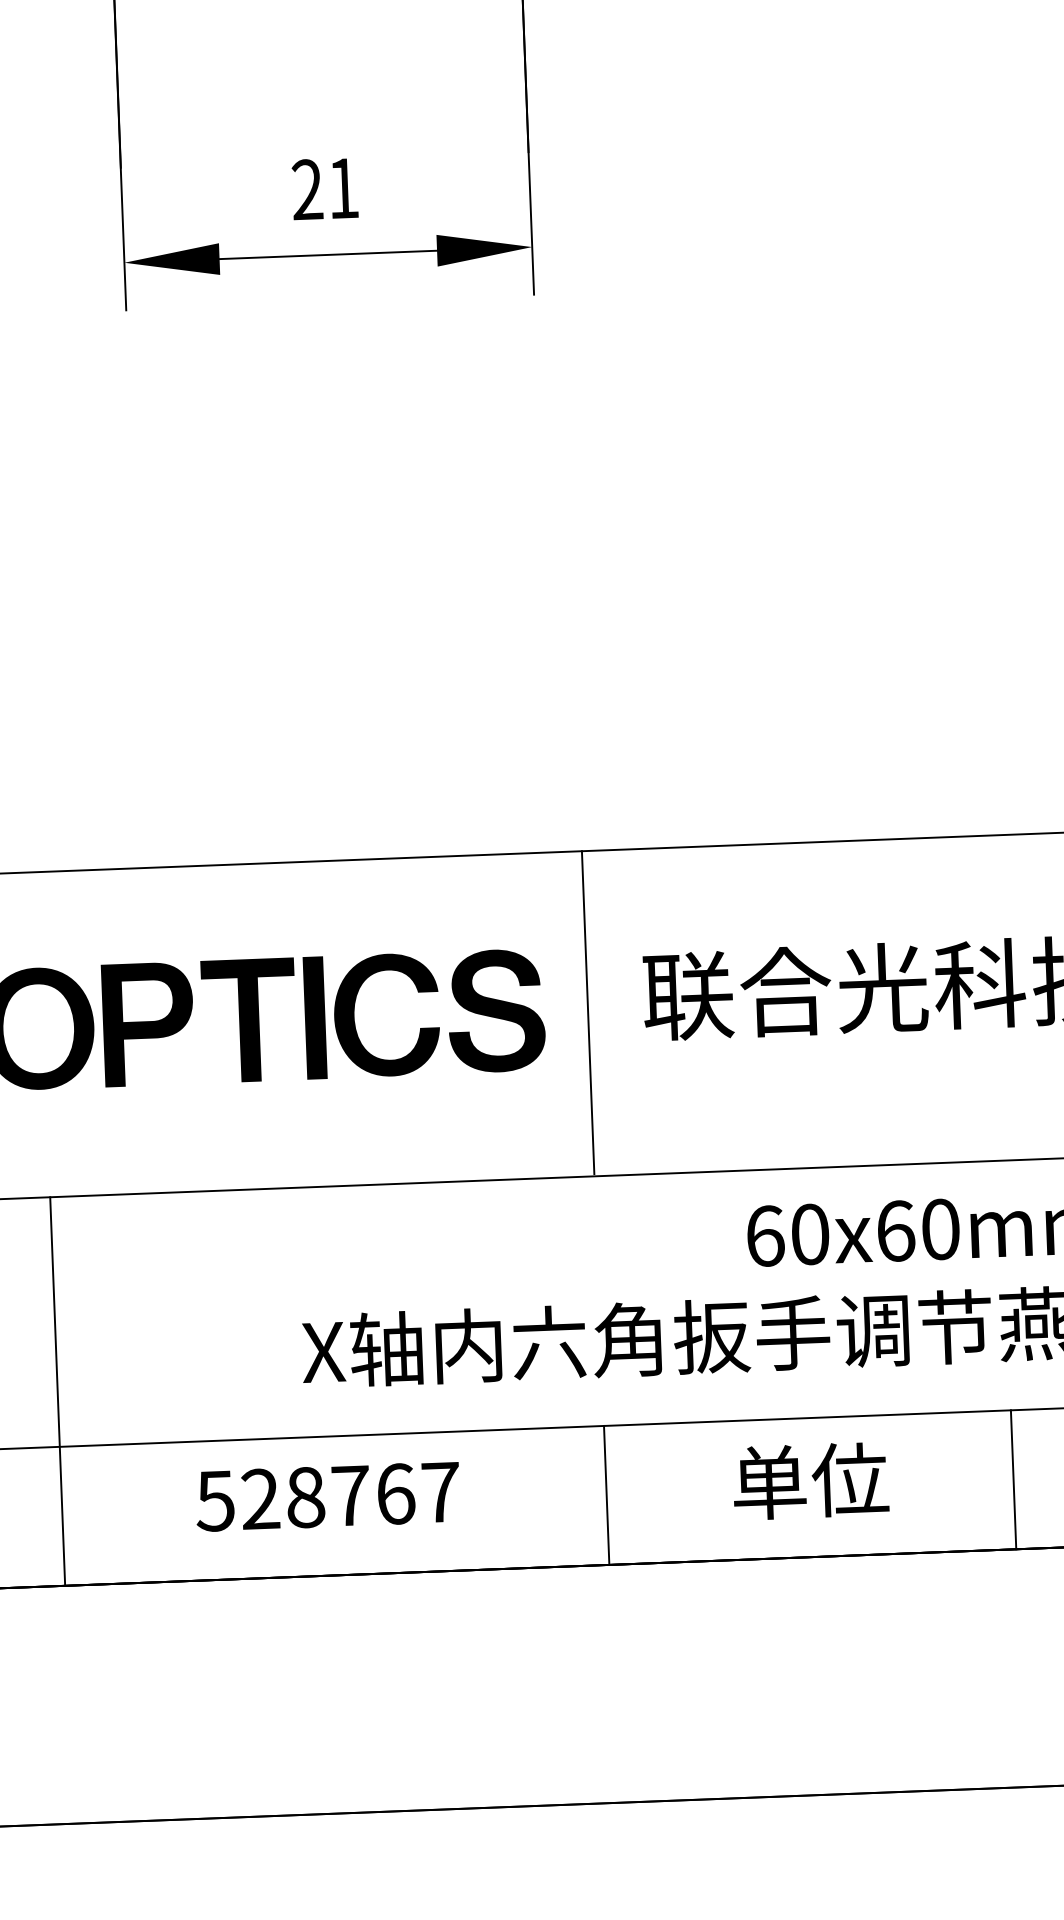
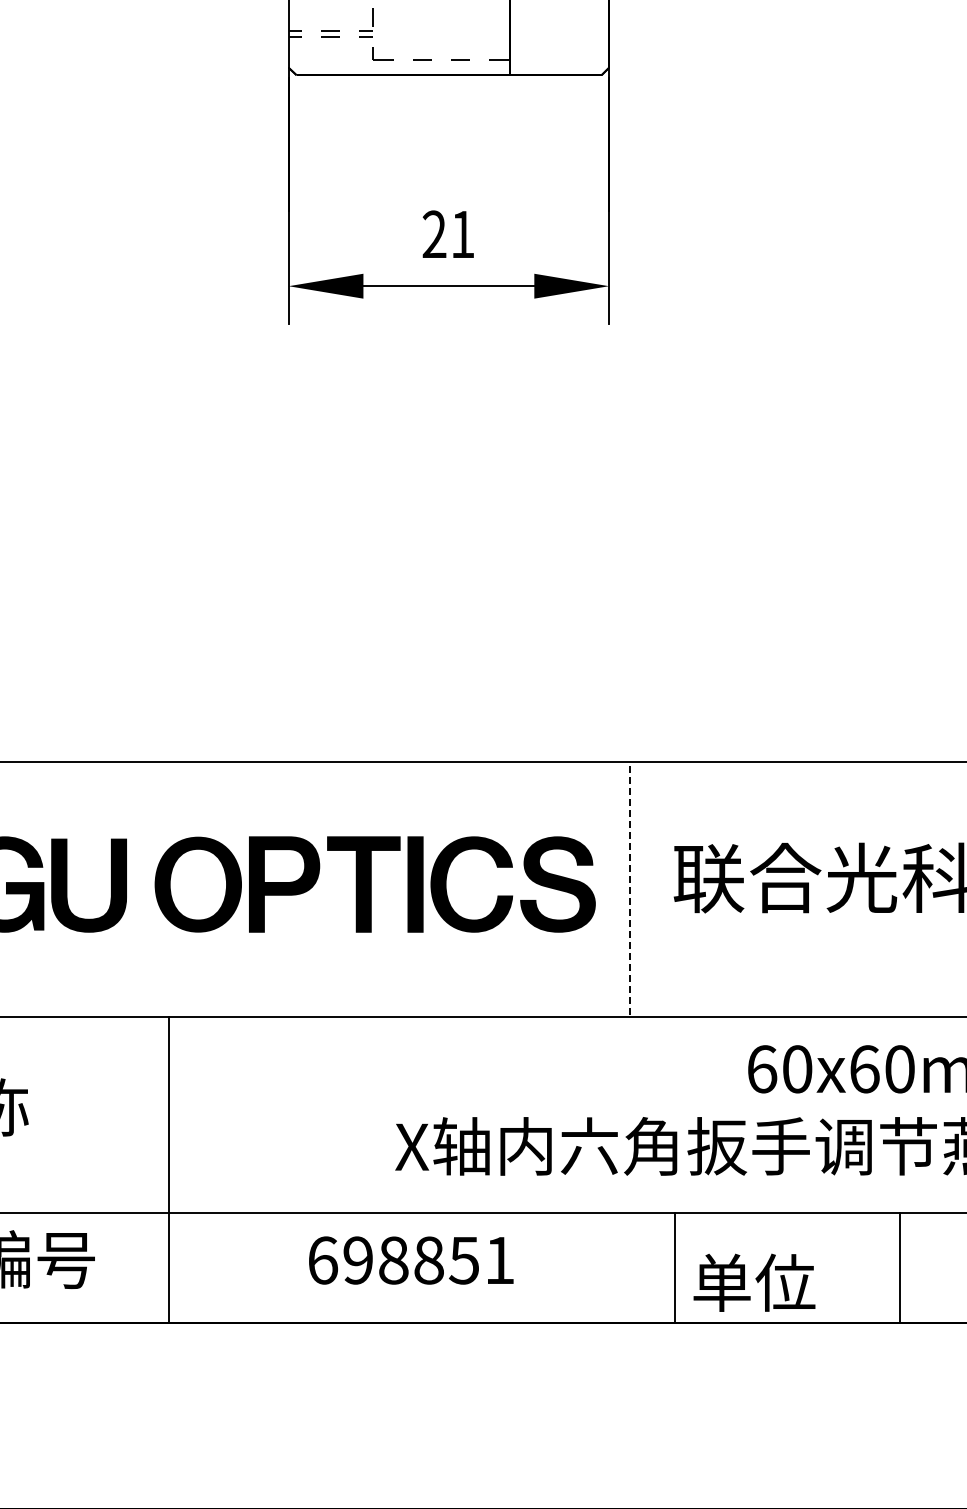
line: (587, 1012) -> (629, 888), solid -> dashed
line: (57, 1391) -> (169, 1169), moved
line: (1013, 1479) -> (899, 1267), moved
text: (810, 1480) -> (754, 1282), moved
line: (606, 1494) -> (674, 1267), moved
text: (327, 1496) -> (410, 1260), 528767 -> 698851

